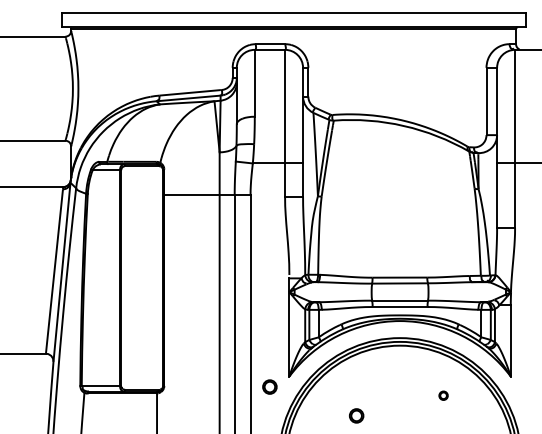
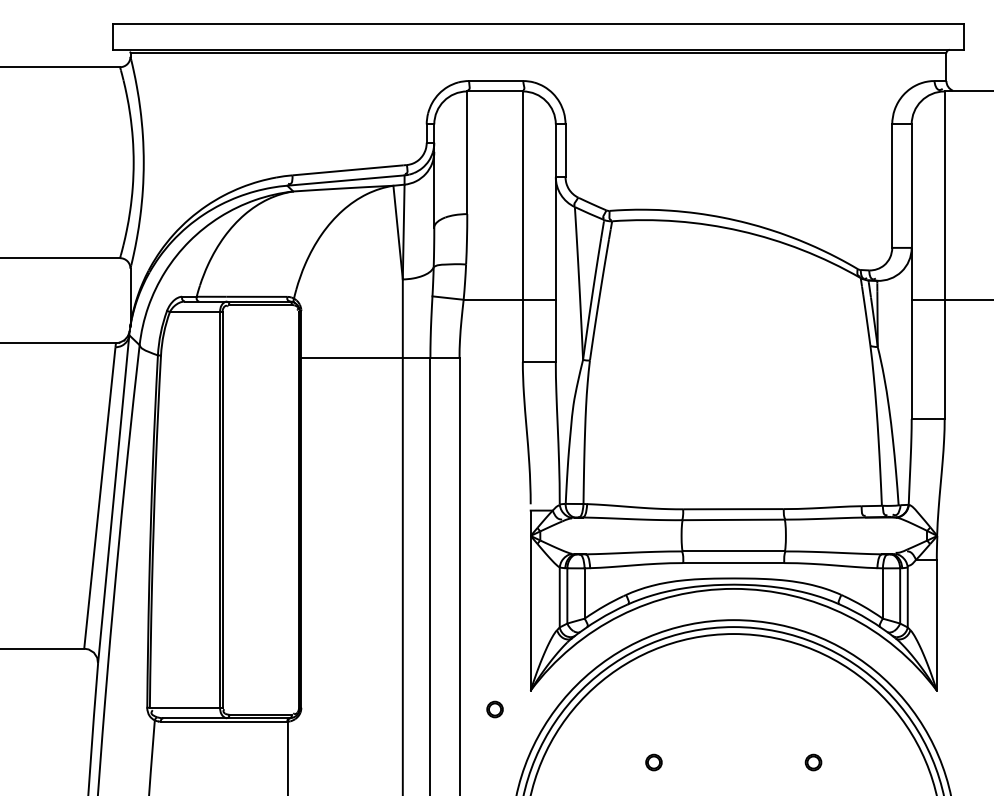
part: (269, 386) -> (494, 708), size x0.62
part: (443, 395) -> (813, 762), moved
part: (356, 415) -> (653, 762), size x0.62

